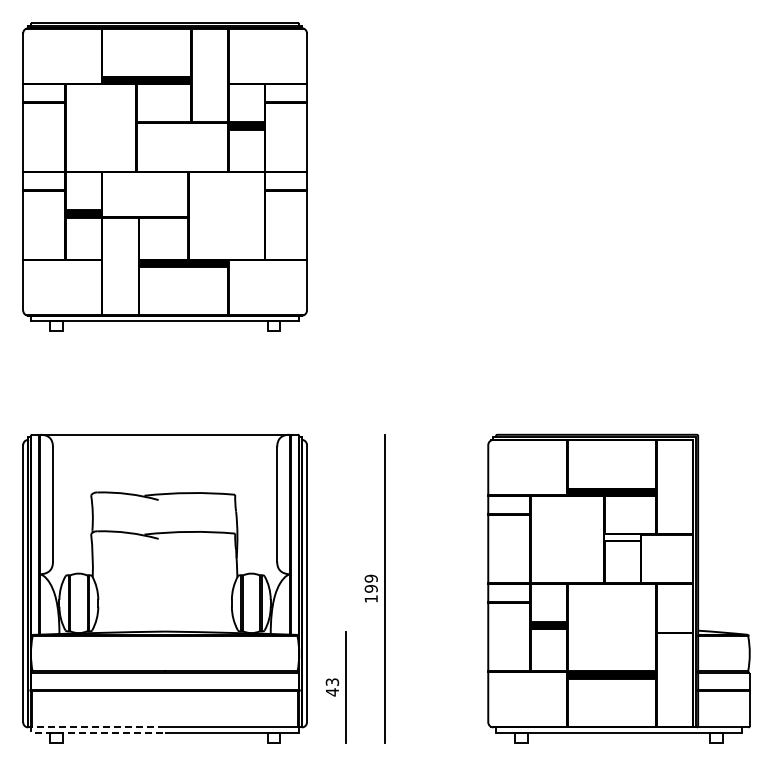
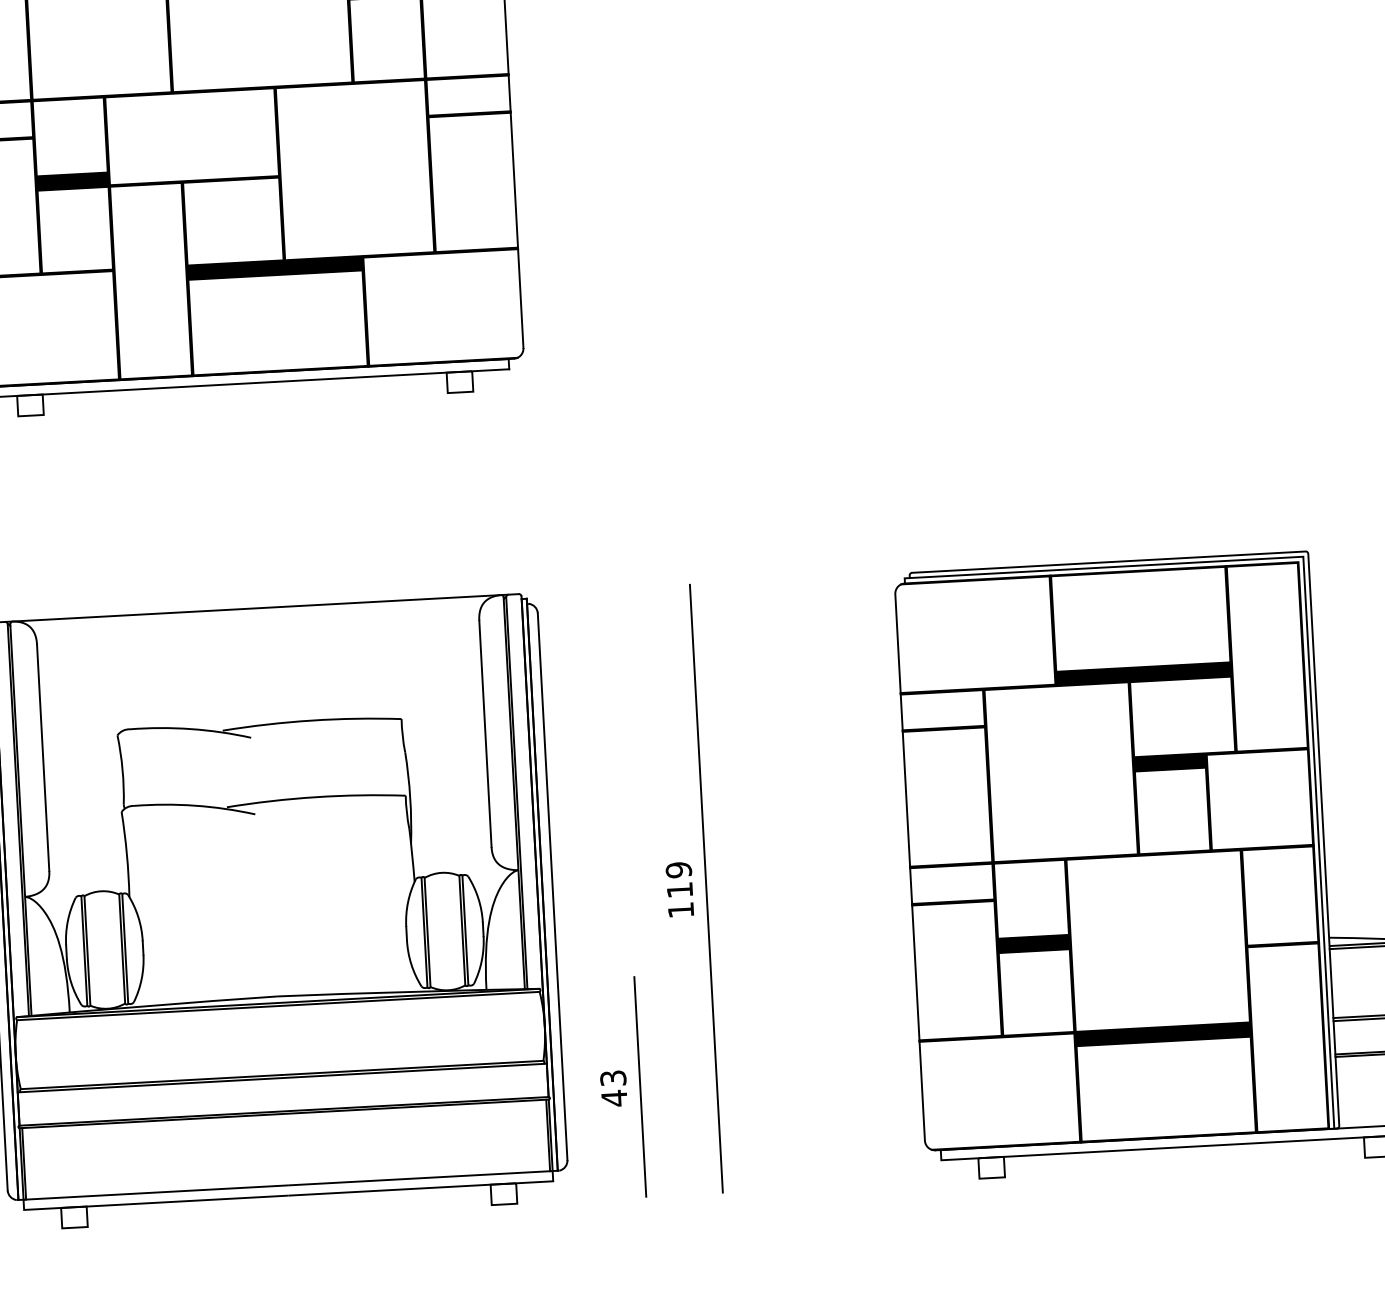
fill: (622, 537) -> (1169, 762), added
text: (370, 588) -> (678, 889), 199 -> 119
line: (30, 730) -> (23, 1205), dashed -> solid

